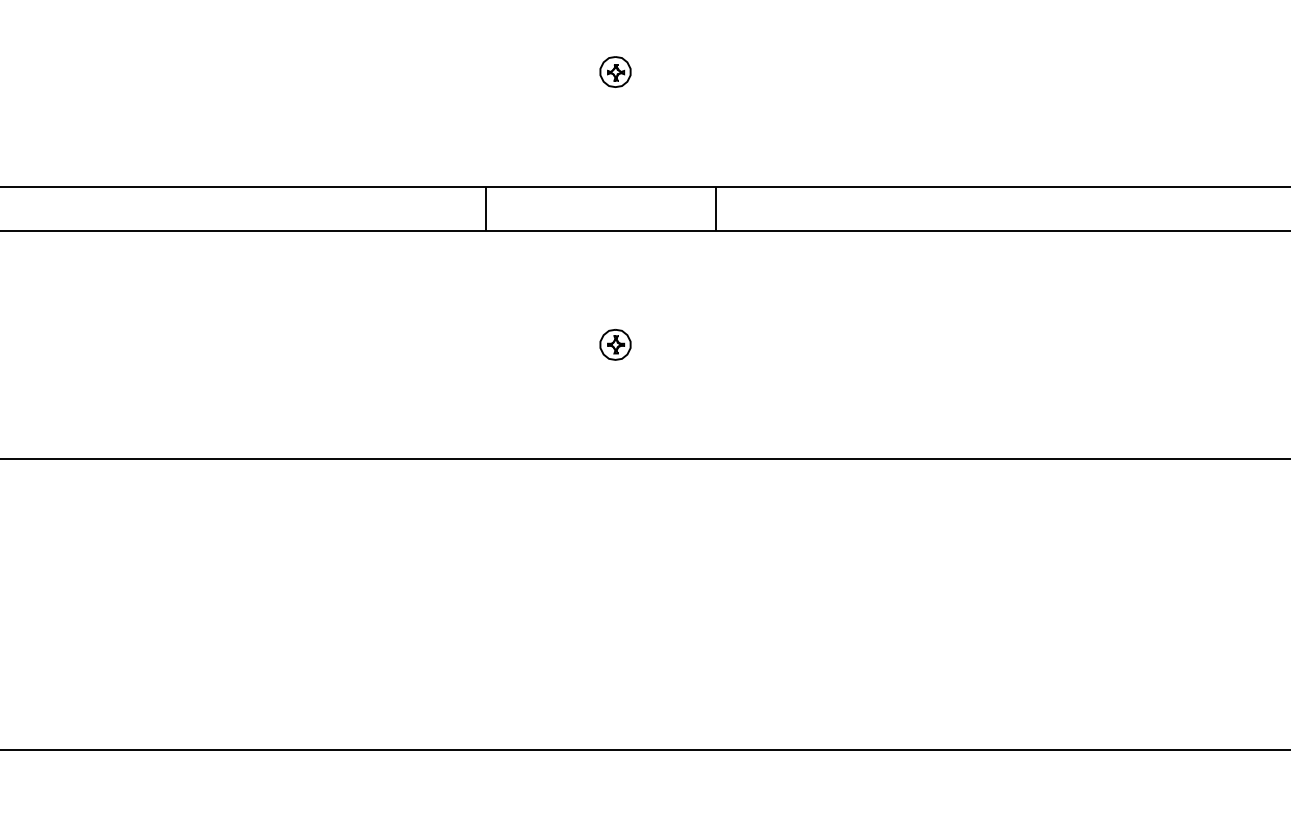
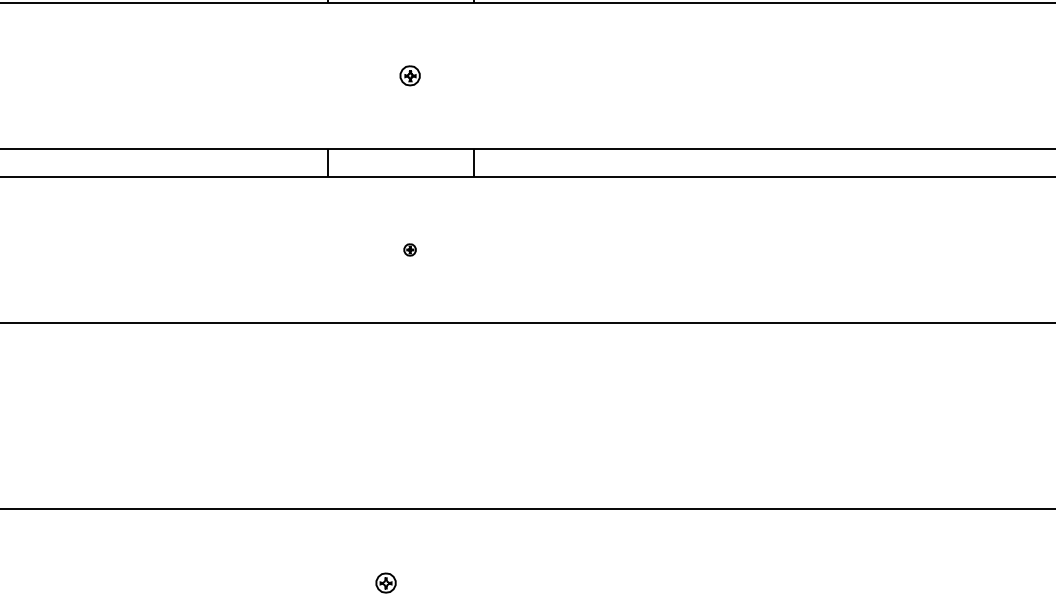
part: (614, 344) -> (409, 249), size x0.6

